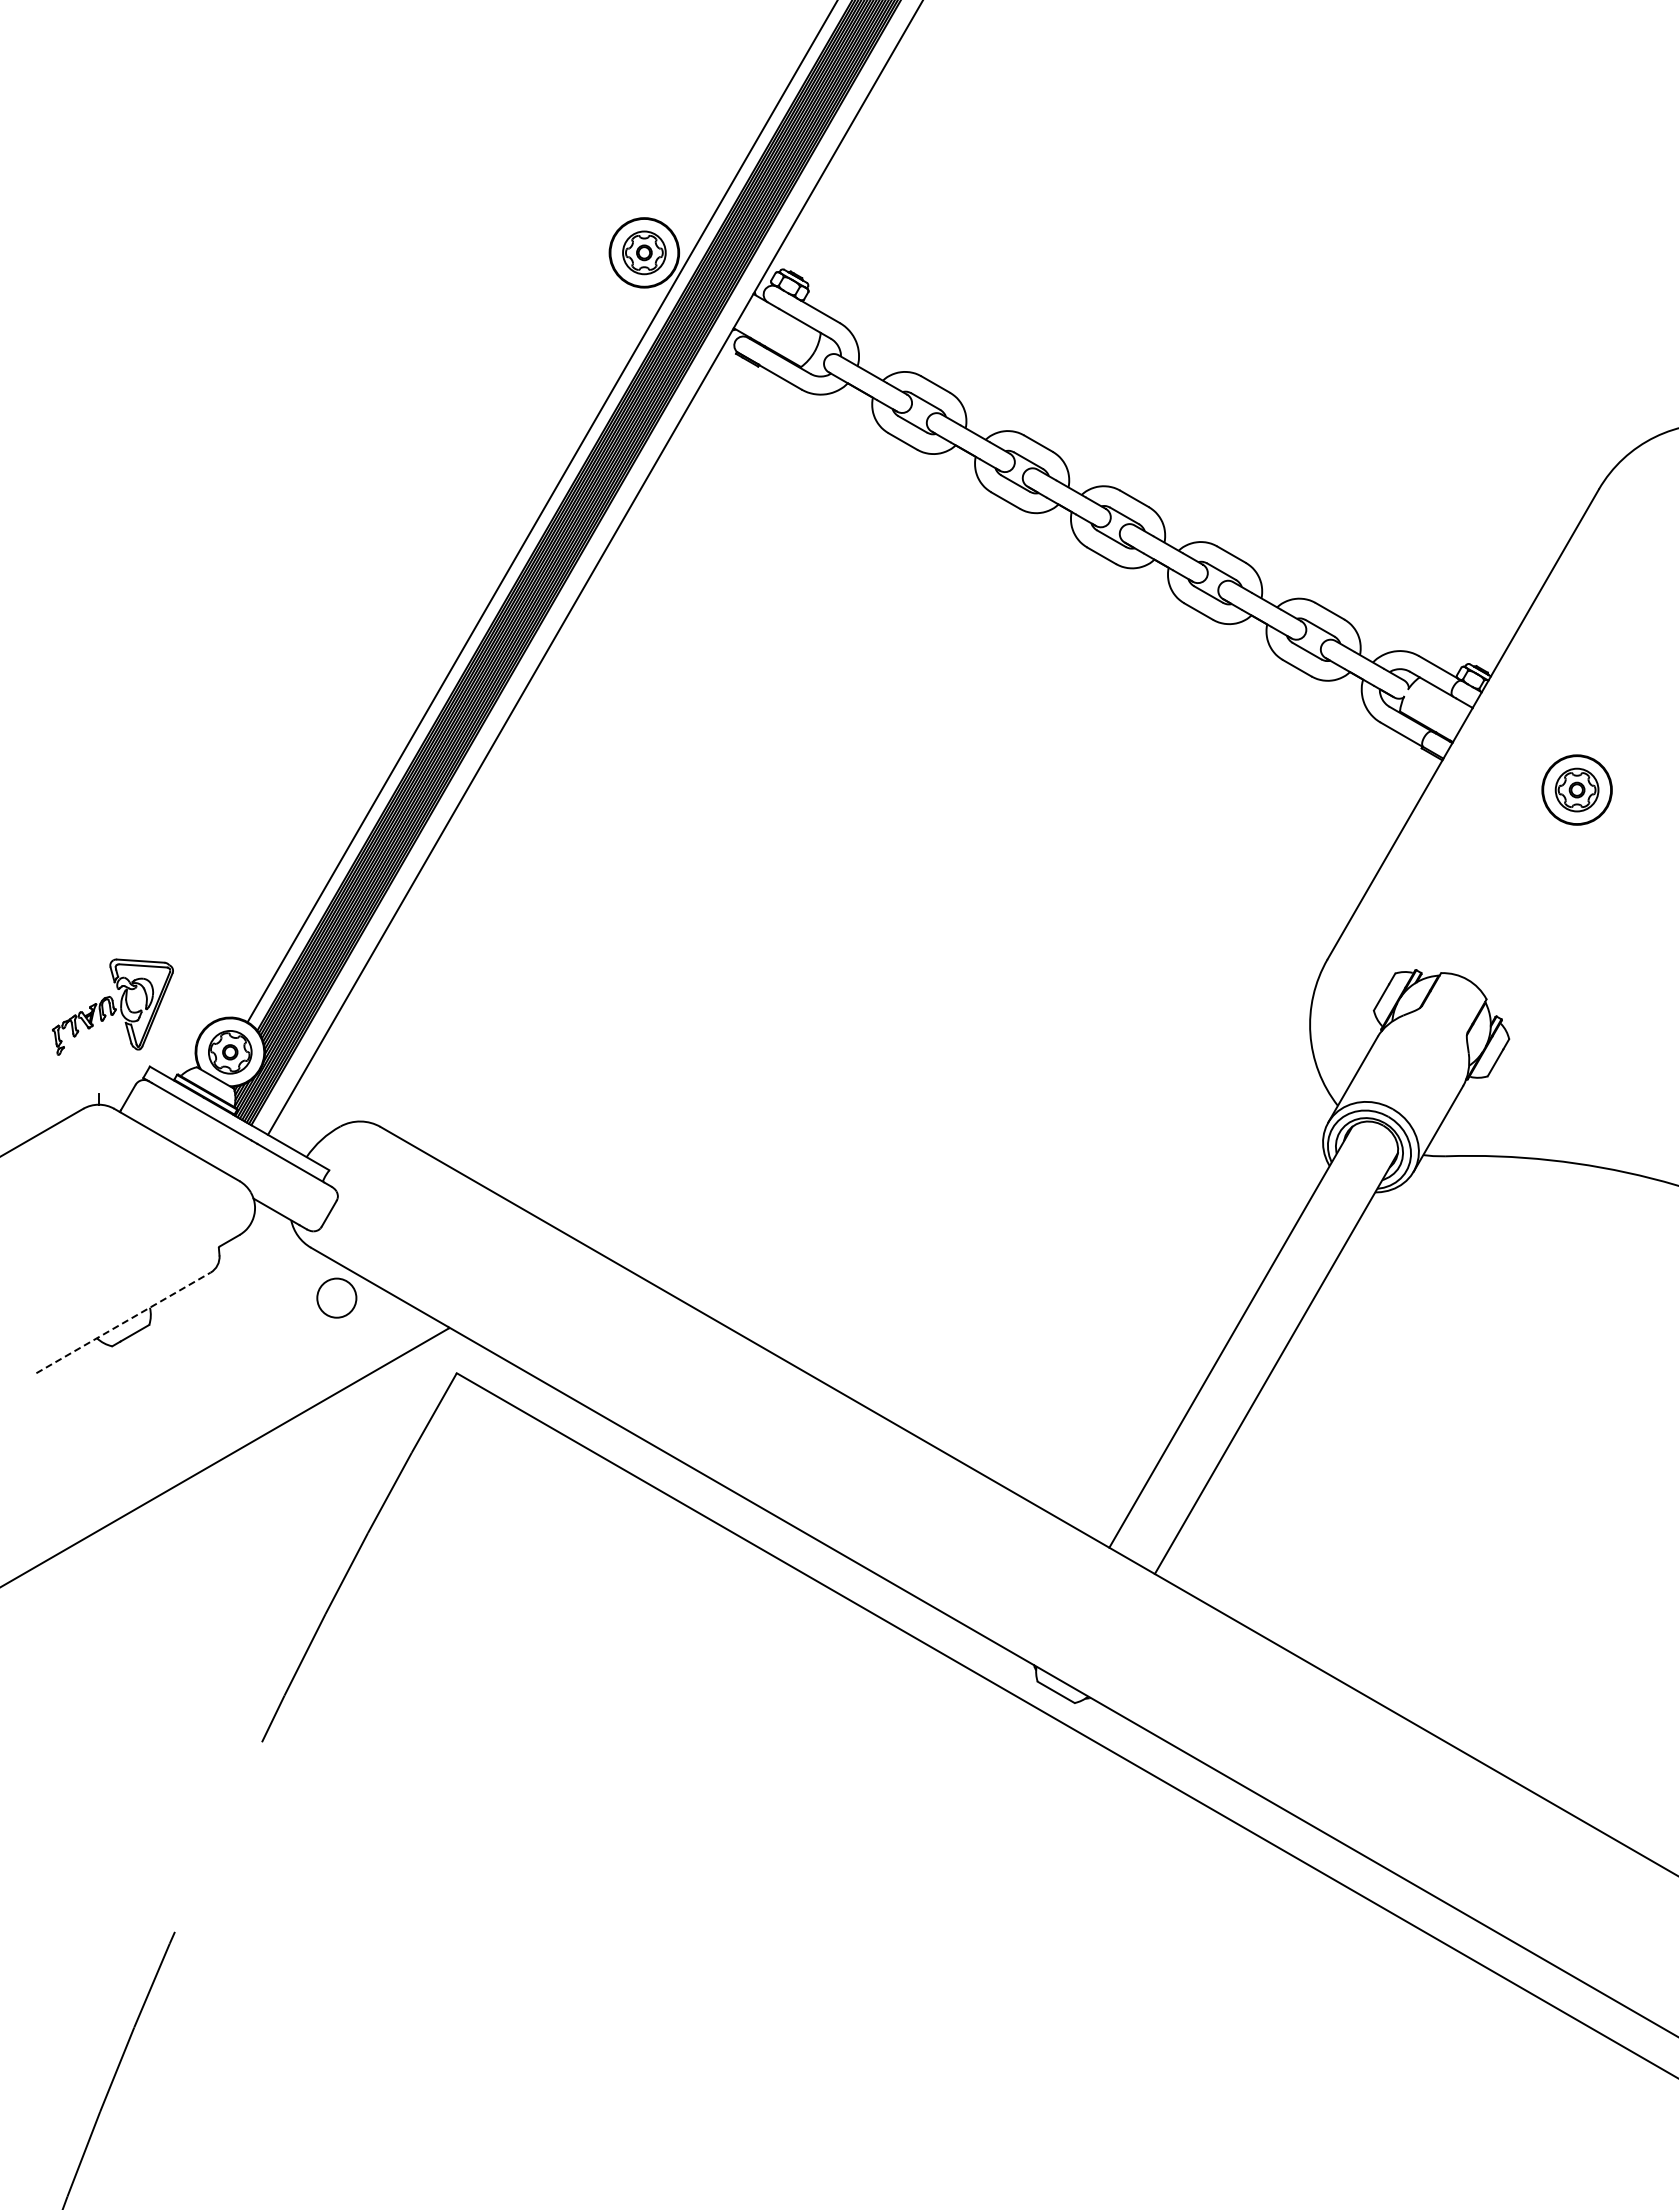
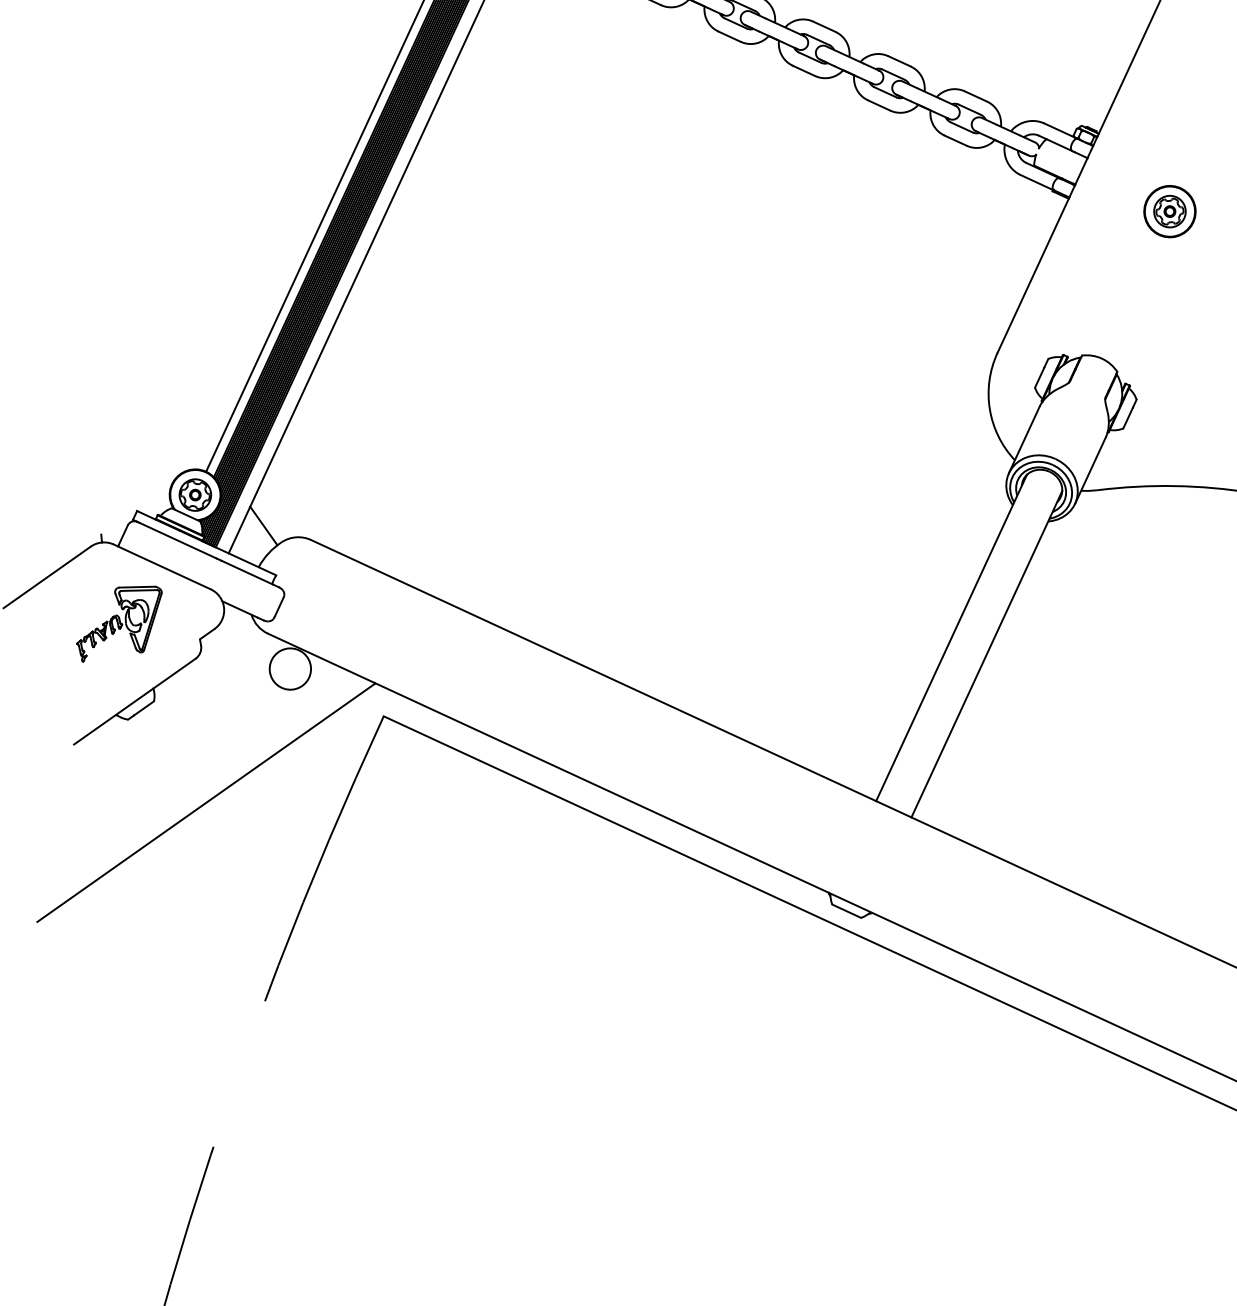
part: (112, 1006) -> (119, 622), moved
line: (318, 1101) -> (263, 525), added
circle: (336, 1298) -> (290, 669), size x1.43
line: (123, 1322) -> (134, 701), dashed -> solid

